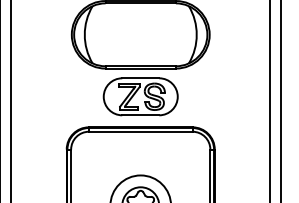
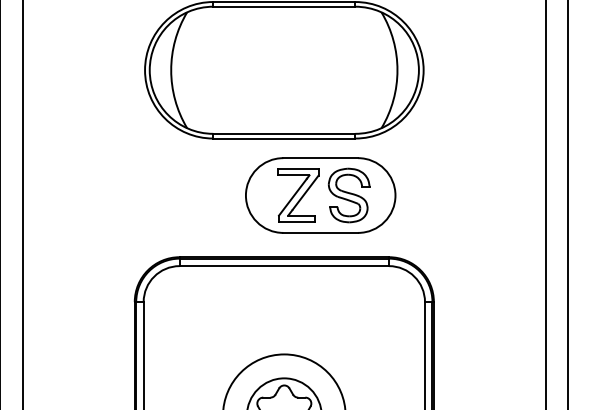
part: (140, 96) -> (320, 194), moved

